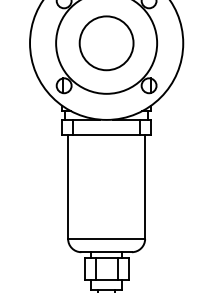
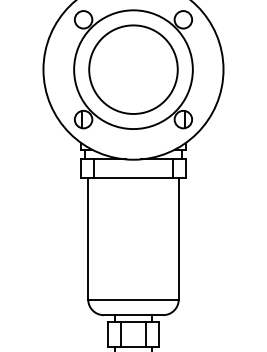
circle: (106, 43) -> (133, 69), size x1.4

